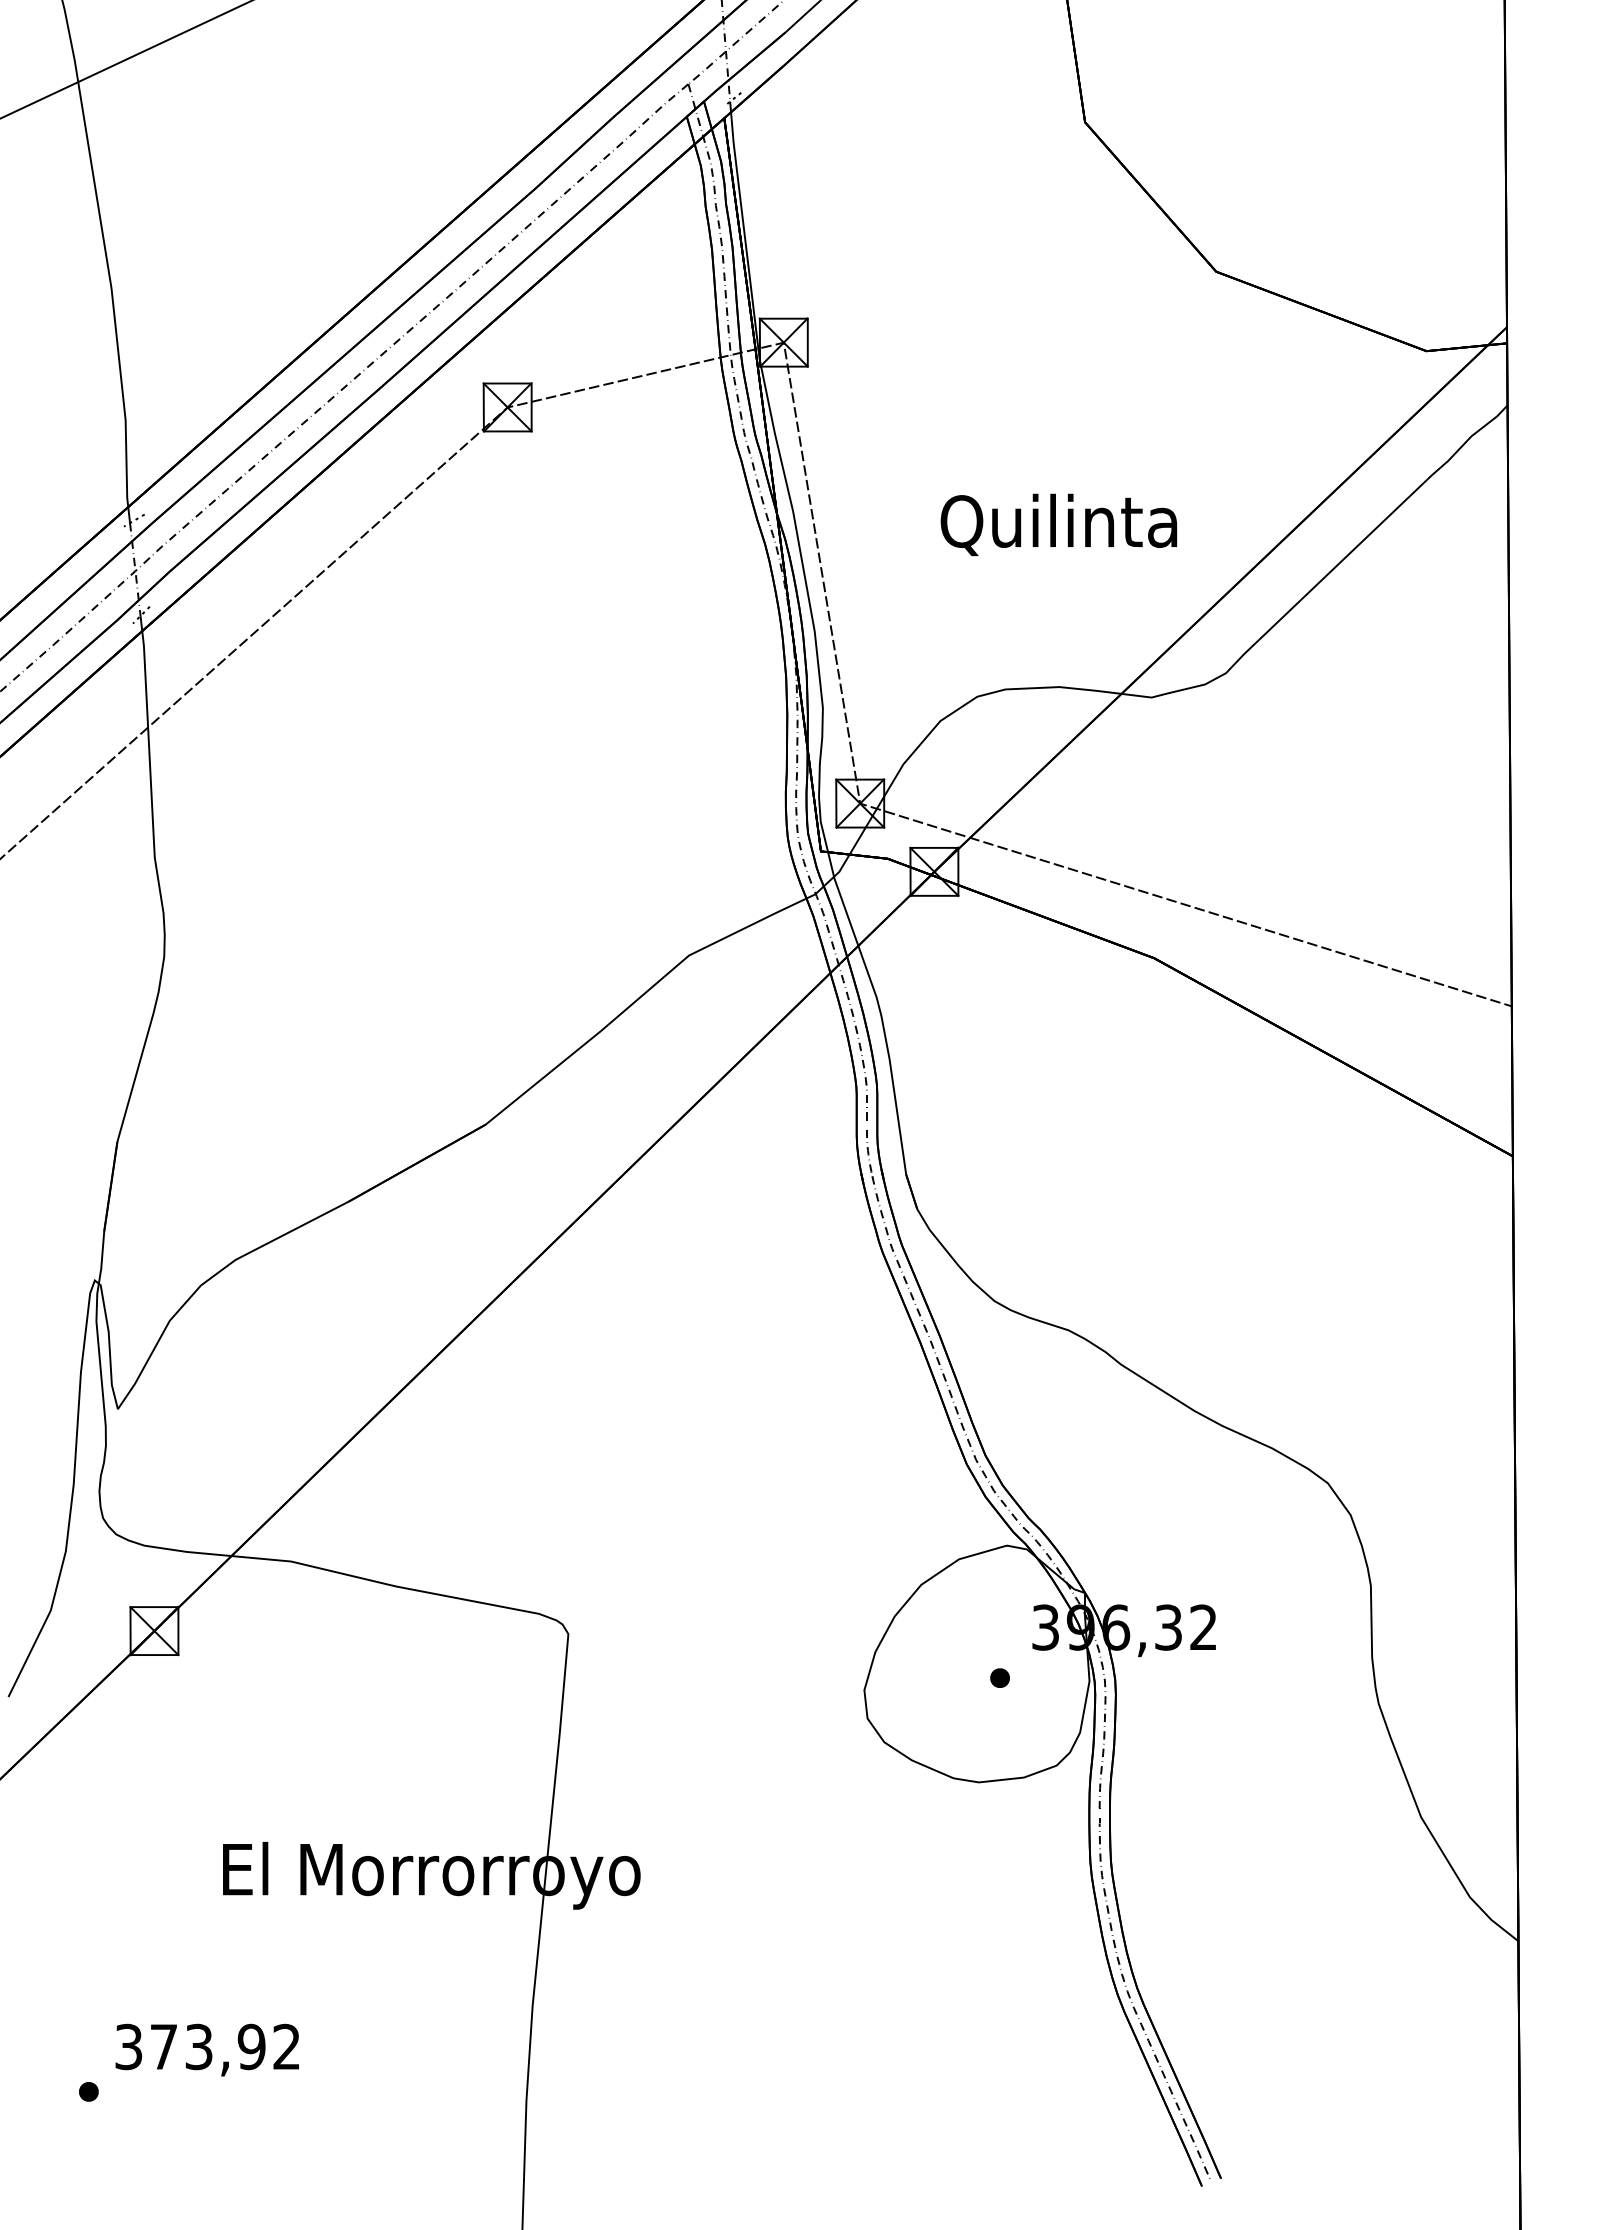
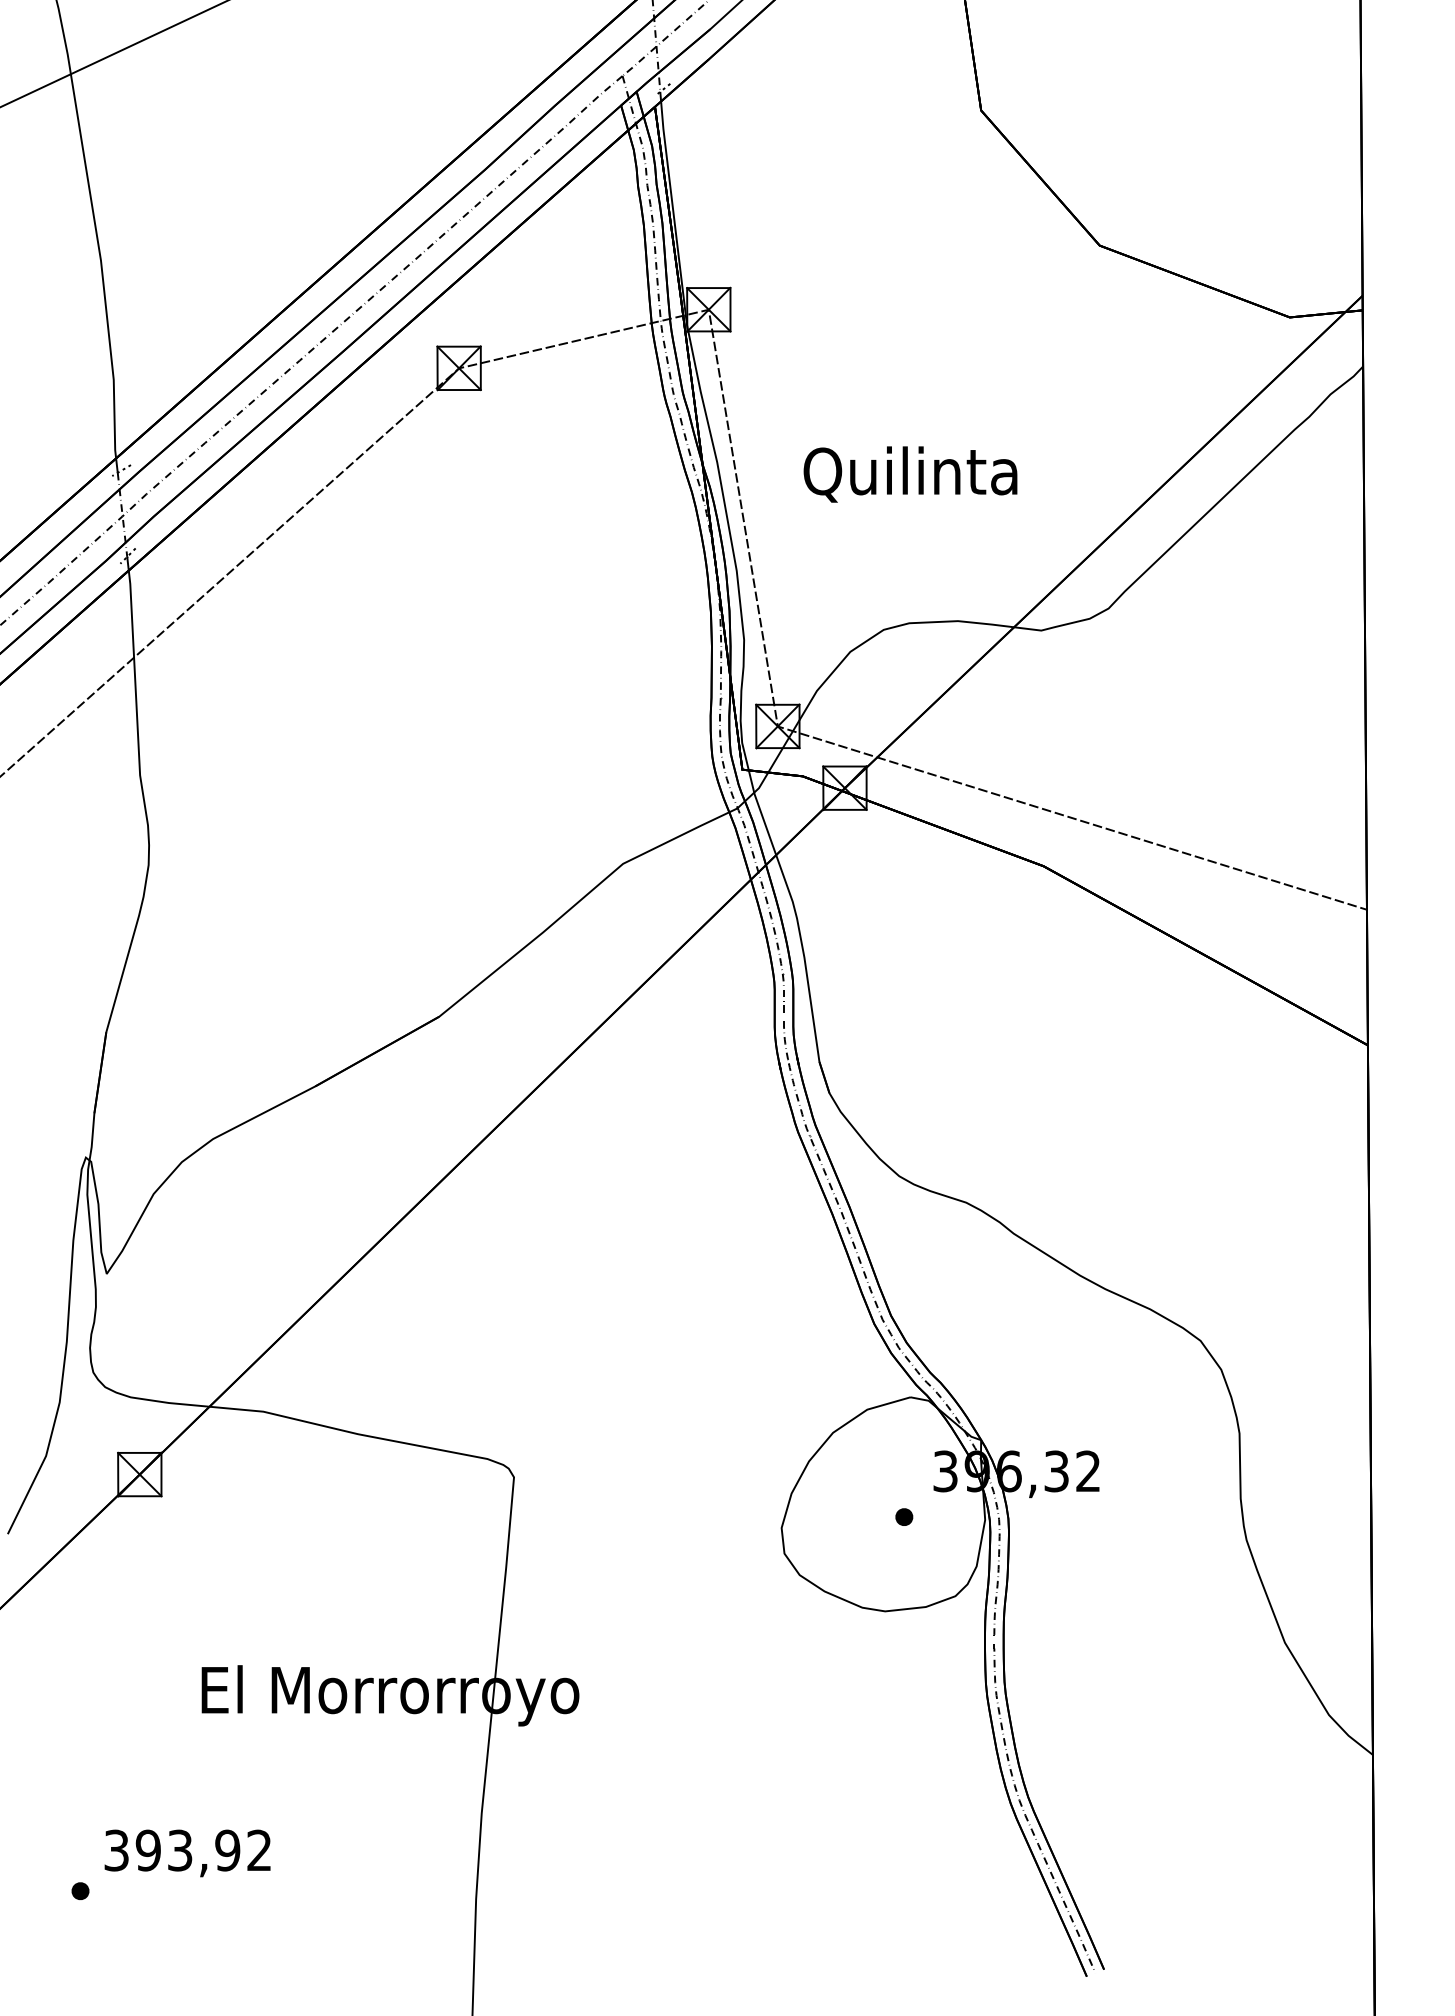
text: (1058, 524) -> (910, 474), moved
text: (162, 2046) -> (147, 1850), 373,92 -> 393,92

